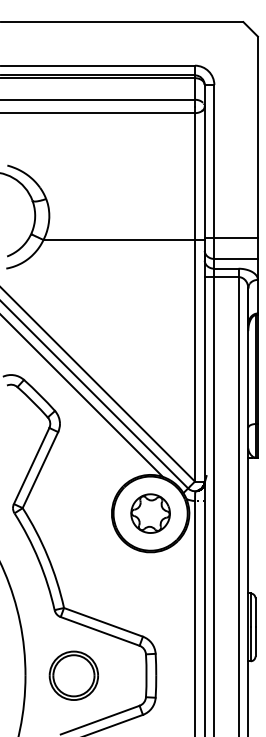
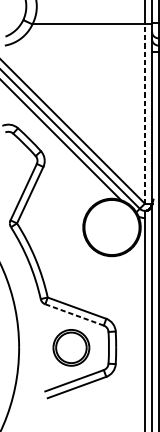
line: (195, 360) -> (145, 113), solid -> dashed
part: (150, 513) -> (111, 227), removed
line: (100, 631) -> (74, 314), solid -> dashed
part: (73, 675) -> (71, 347), moved

